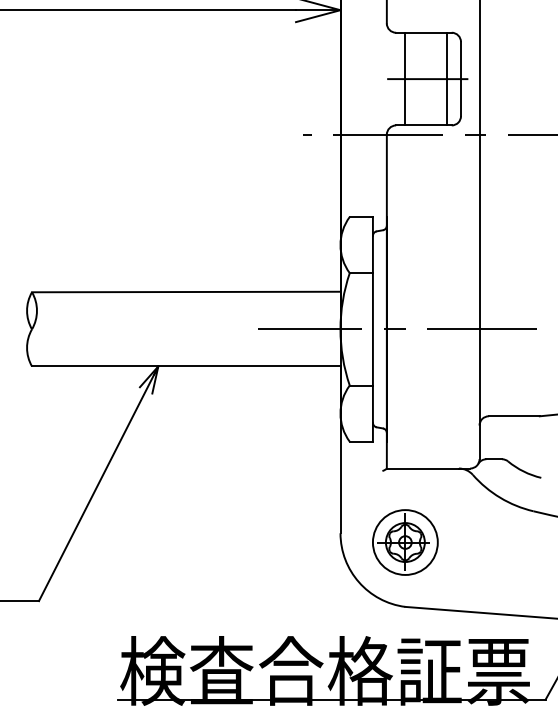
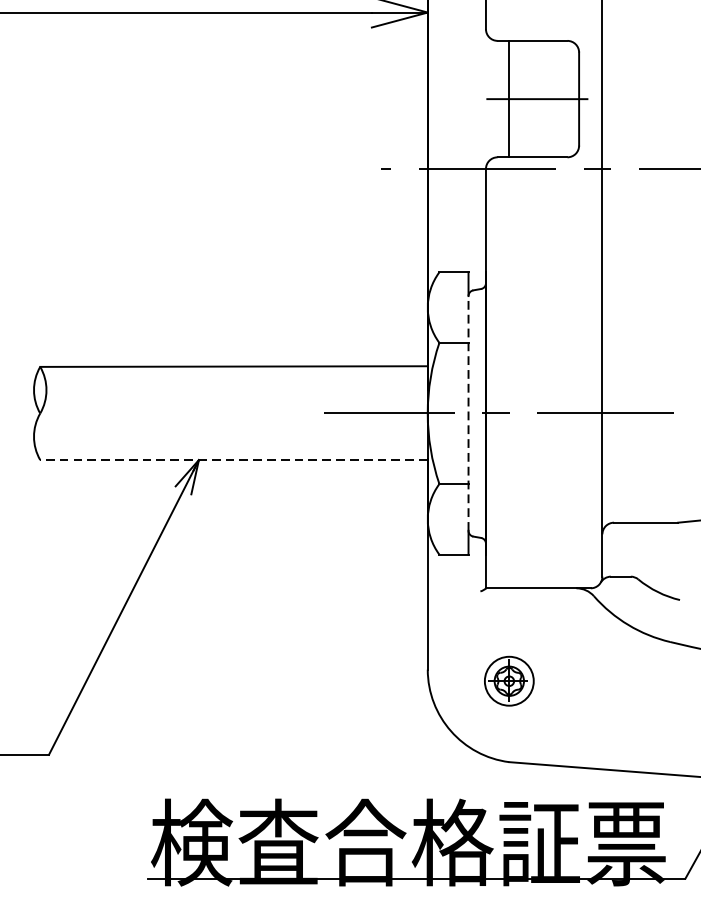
line: (447, 78) -> (562, 98), removed
line: (372, 328) -> (467, 412), solid -> dashed
line: (185, 366) -> (233, 460), solid -> dashed
part: (405, 542) -> (509, 681), size x0.6

